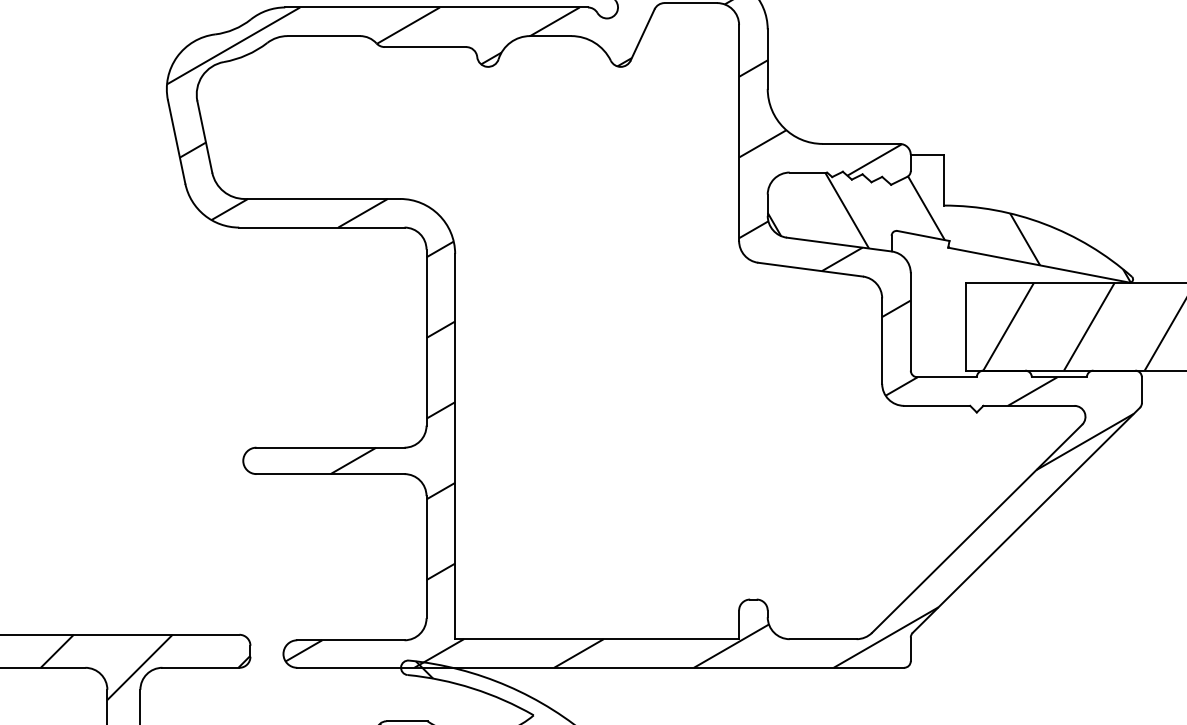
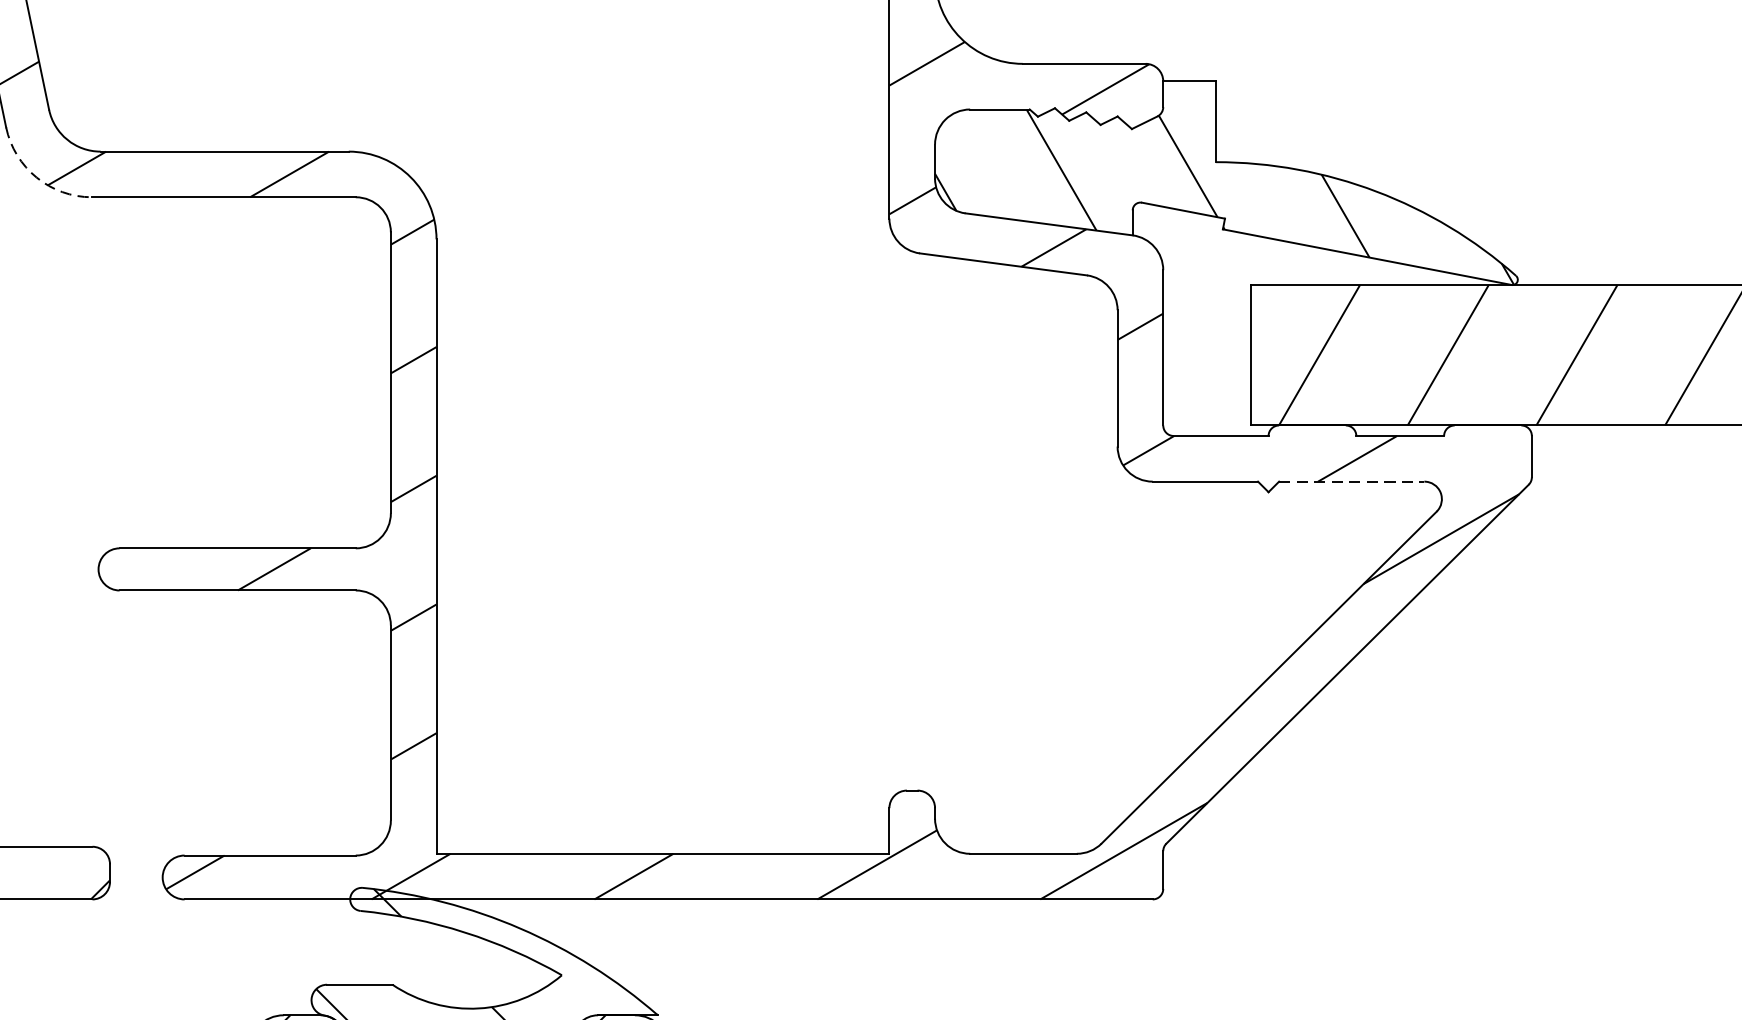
arc: (204, 215) -> (36, 178), solid -> dashed
line: (1028, 405) -> (1350, 481), solid -> dashed

